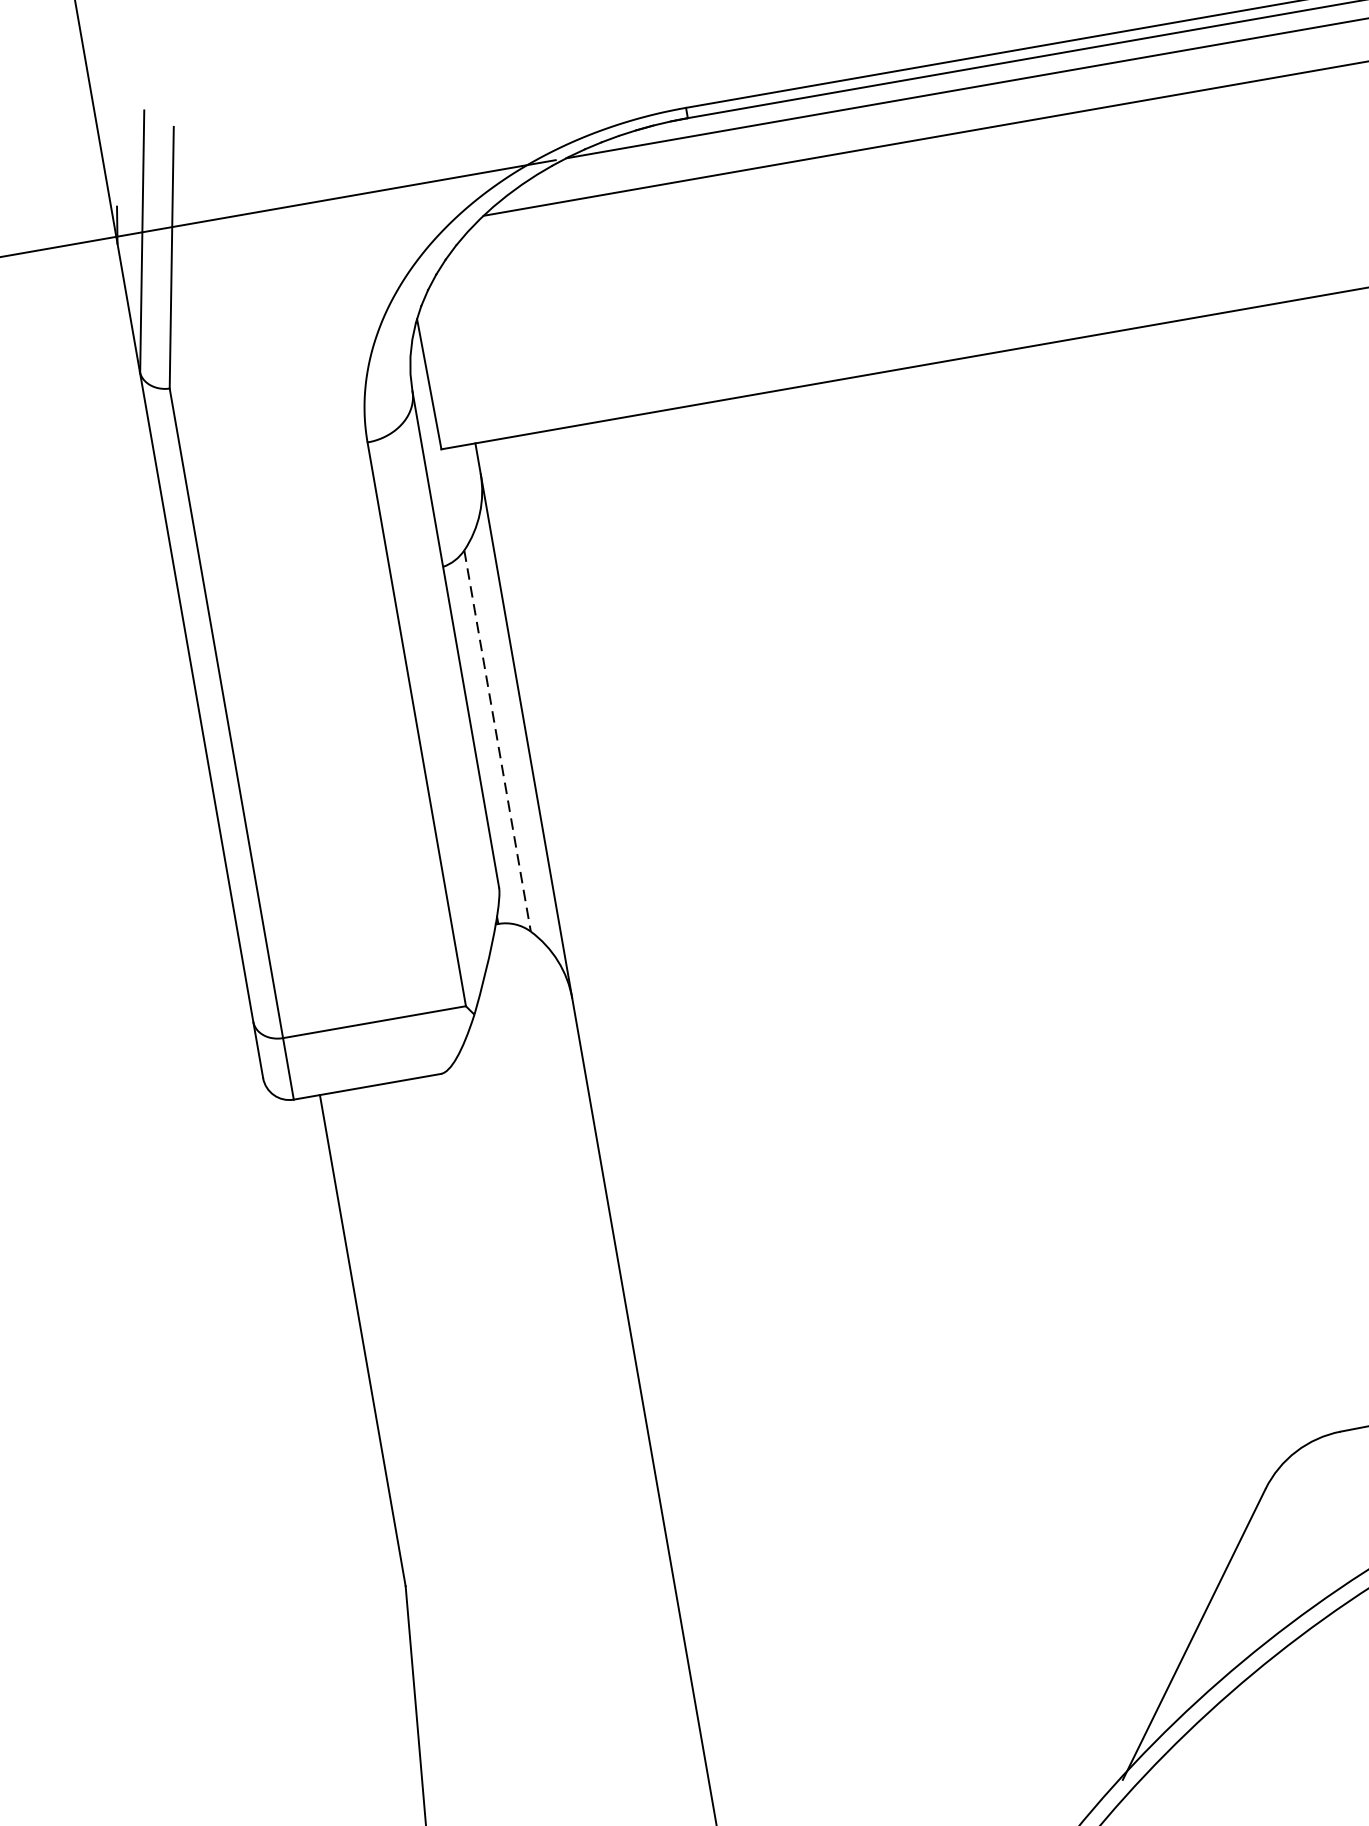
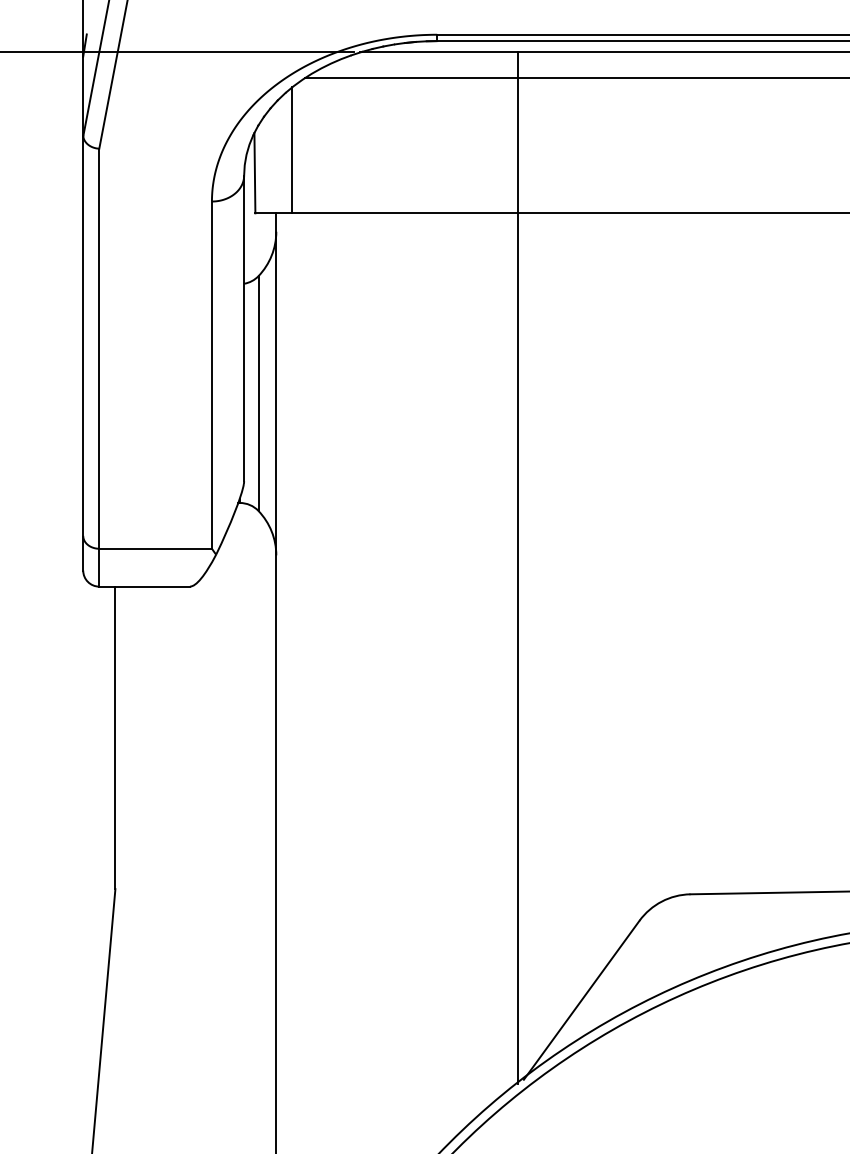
line: (483, 336) -> (292, 150), added
line: (497, 742) -> (258, 394), dashed -> solid
line: (967, 951) -> (517, 568), added

